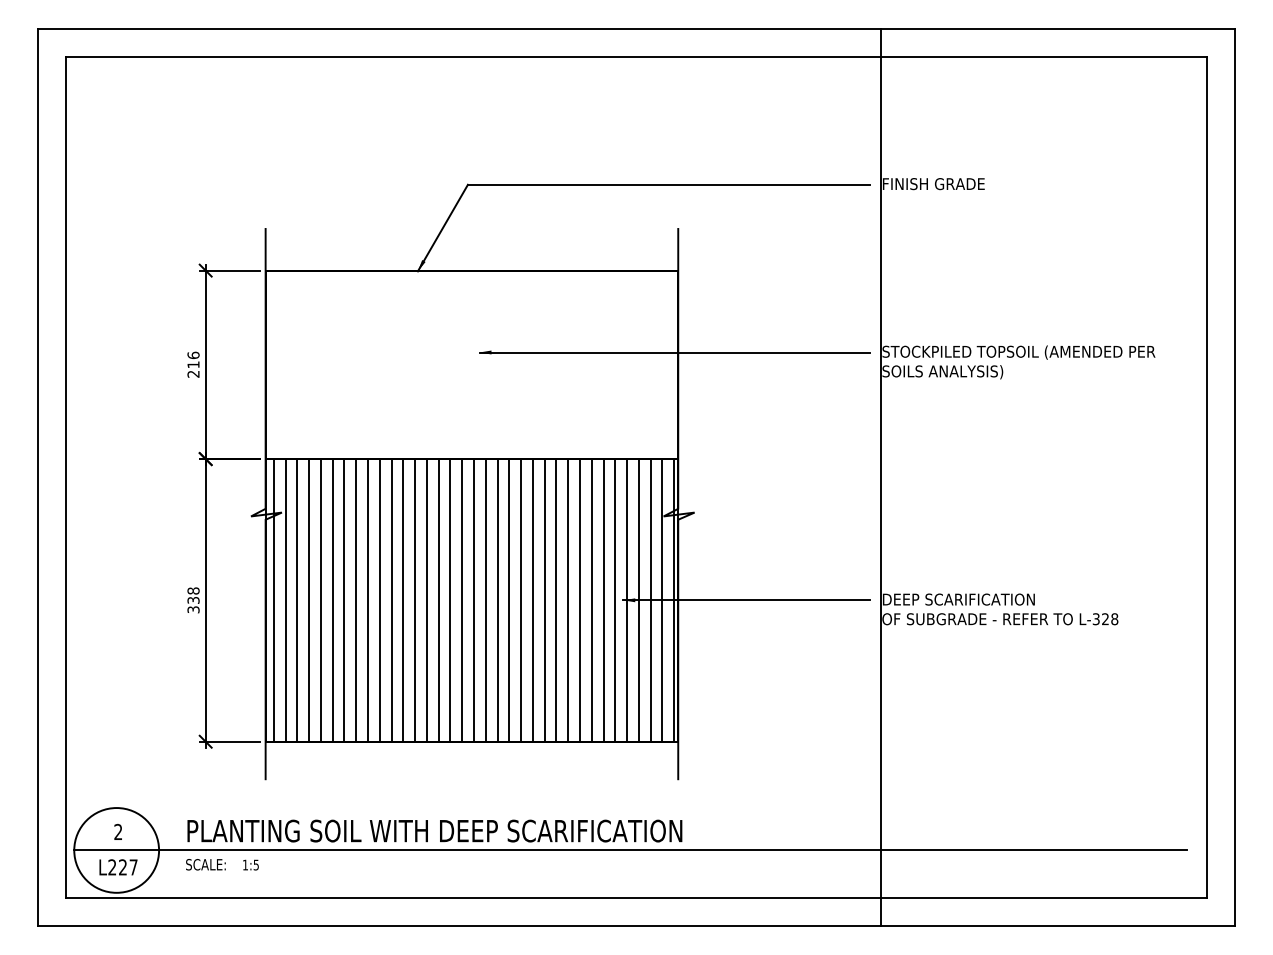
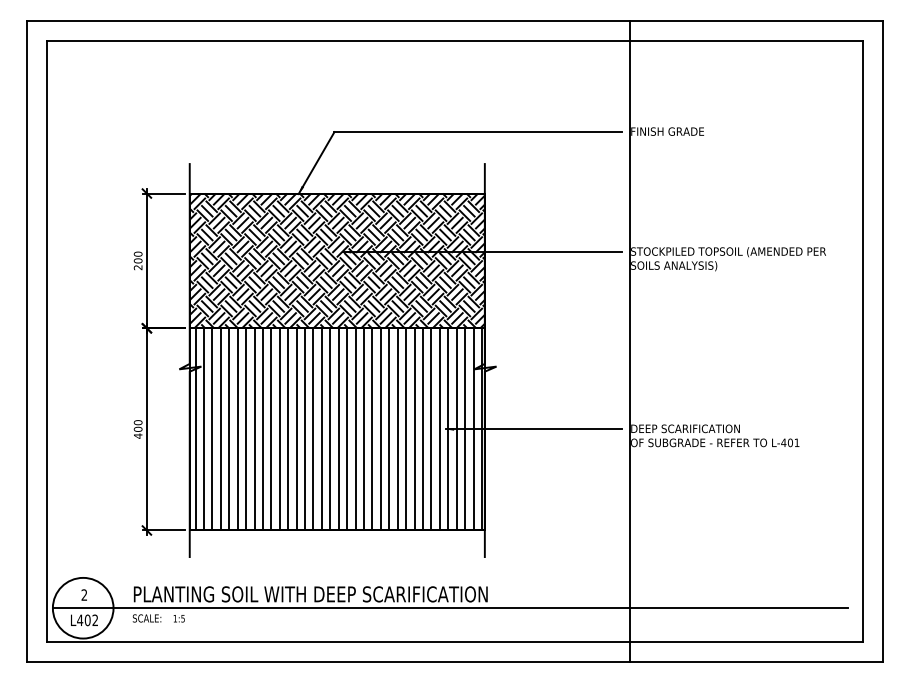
text: (193, 359) -> (138, 257), 216 -> 200
hatch: (471, 364) -> (336, 260), added
text: (193, 600) -> (138, 429), 338 -> 400
text: (1105, 619) -> (790, 443), L-328 -> L-401
text: (122, 867) -> (87, 620), L227 -> L402

